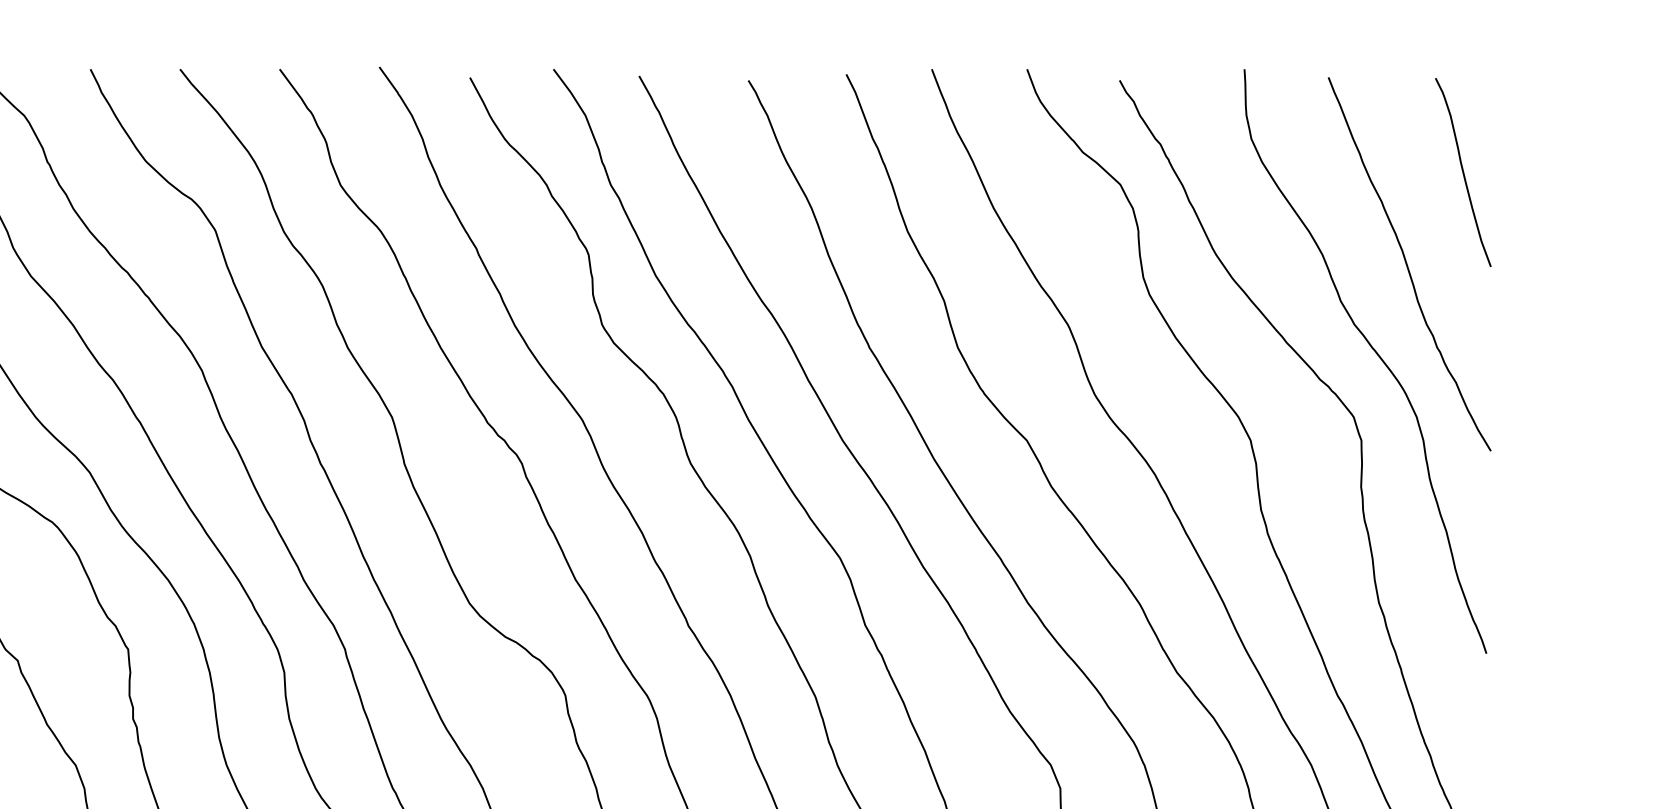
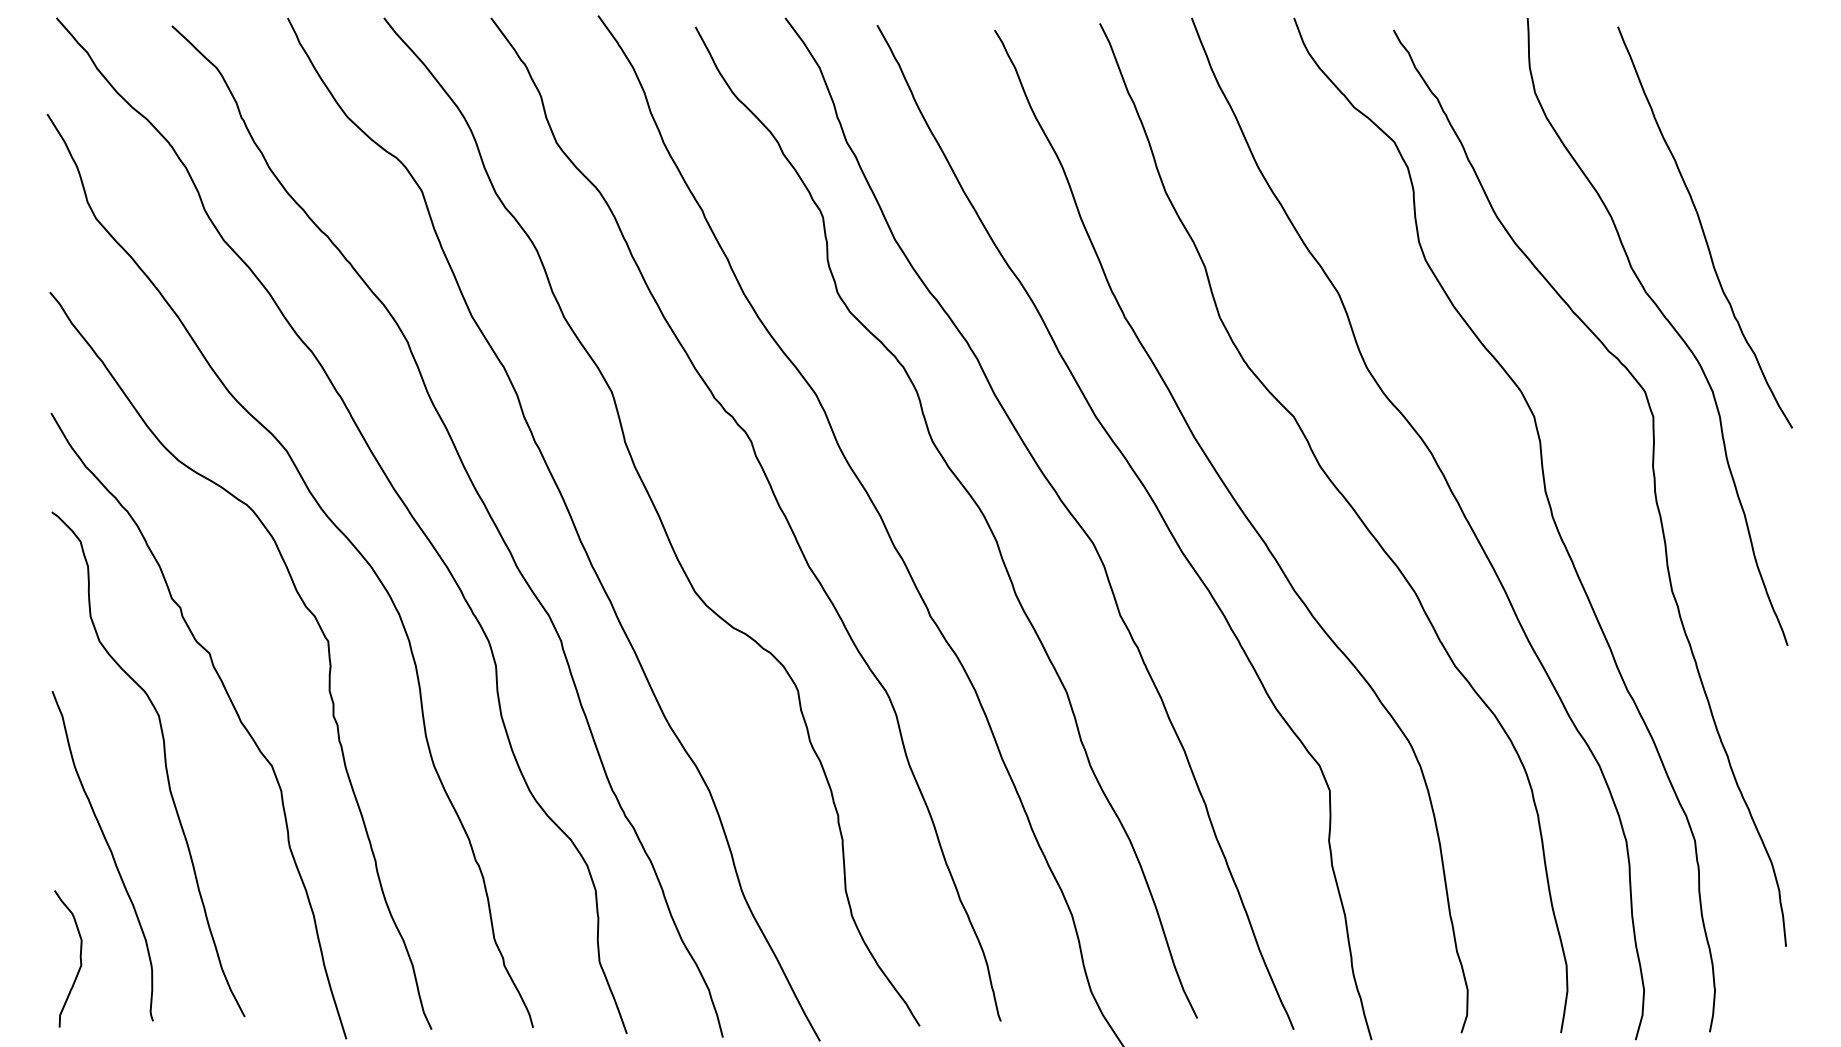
curve: (1463, 172) -> (1762, 128), removed

